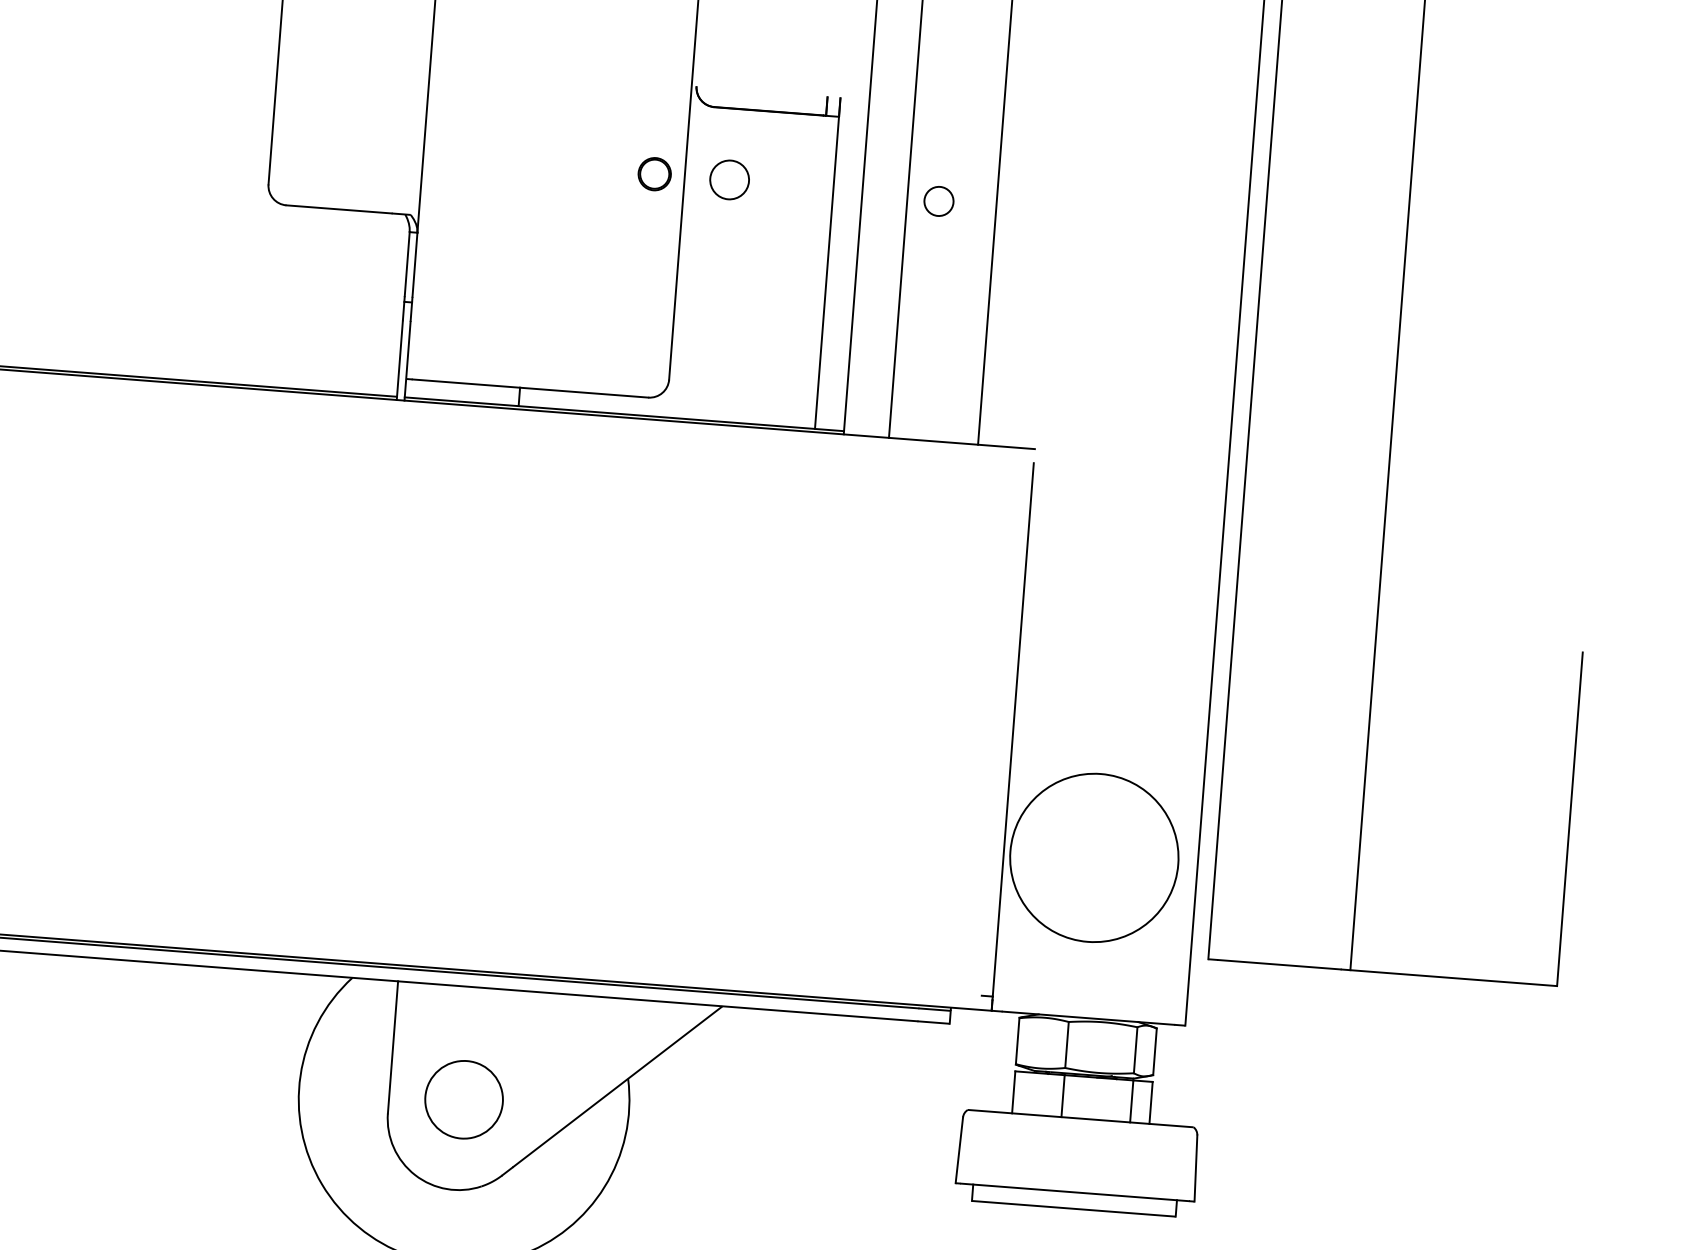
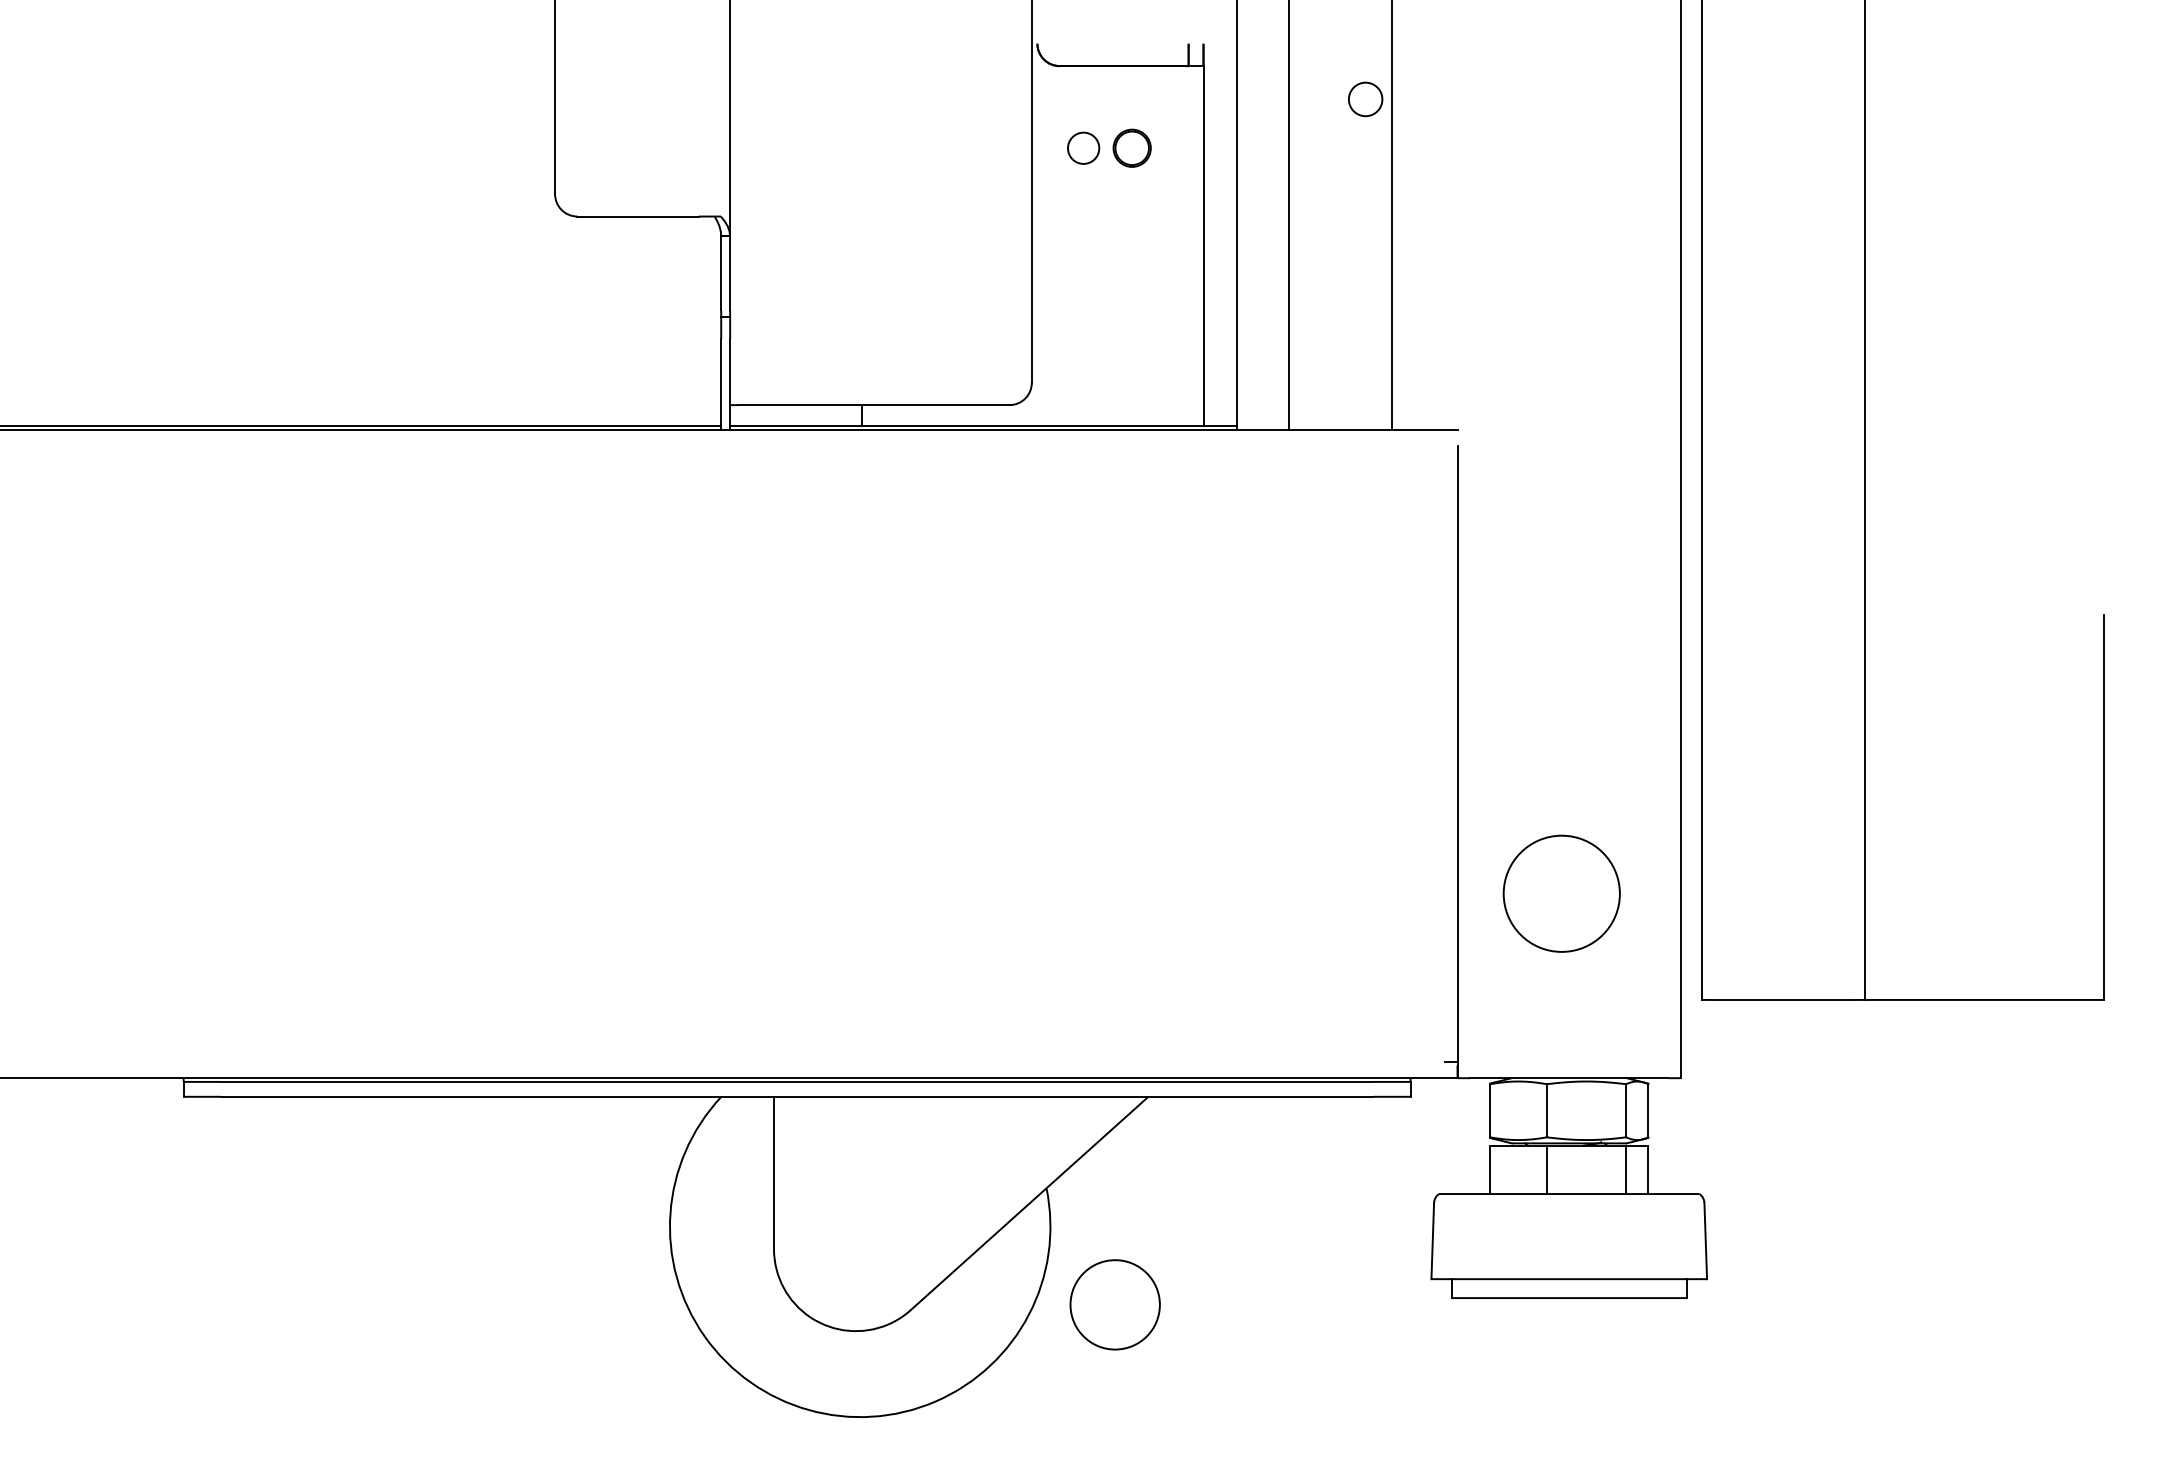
part: (654, 173) -> (1131, 147), moved
circle: (729, 179) -> (1083, 147), size x0.7
circle: (938, 201) -> (1365, 99), moved
circle: (1094, 857) -> (1561, 893), size x0.6
circle: (463, 1099) -> (1114, 1304), moved

